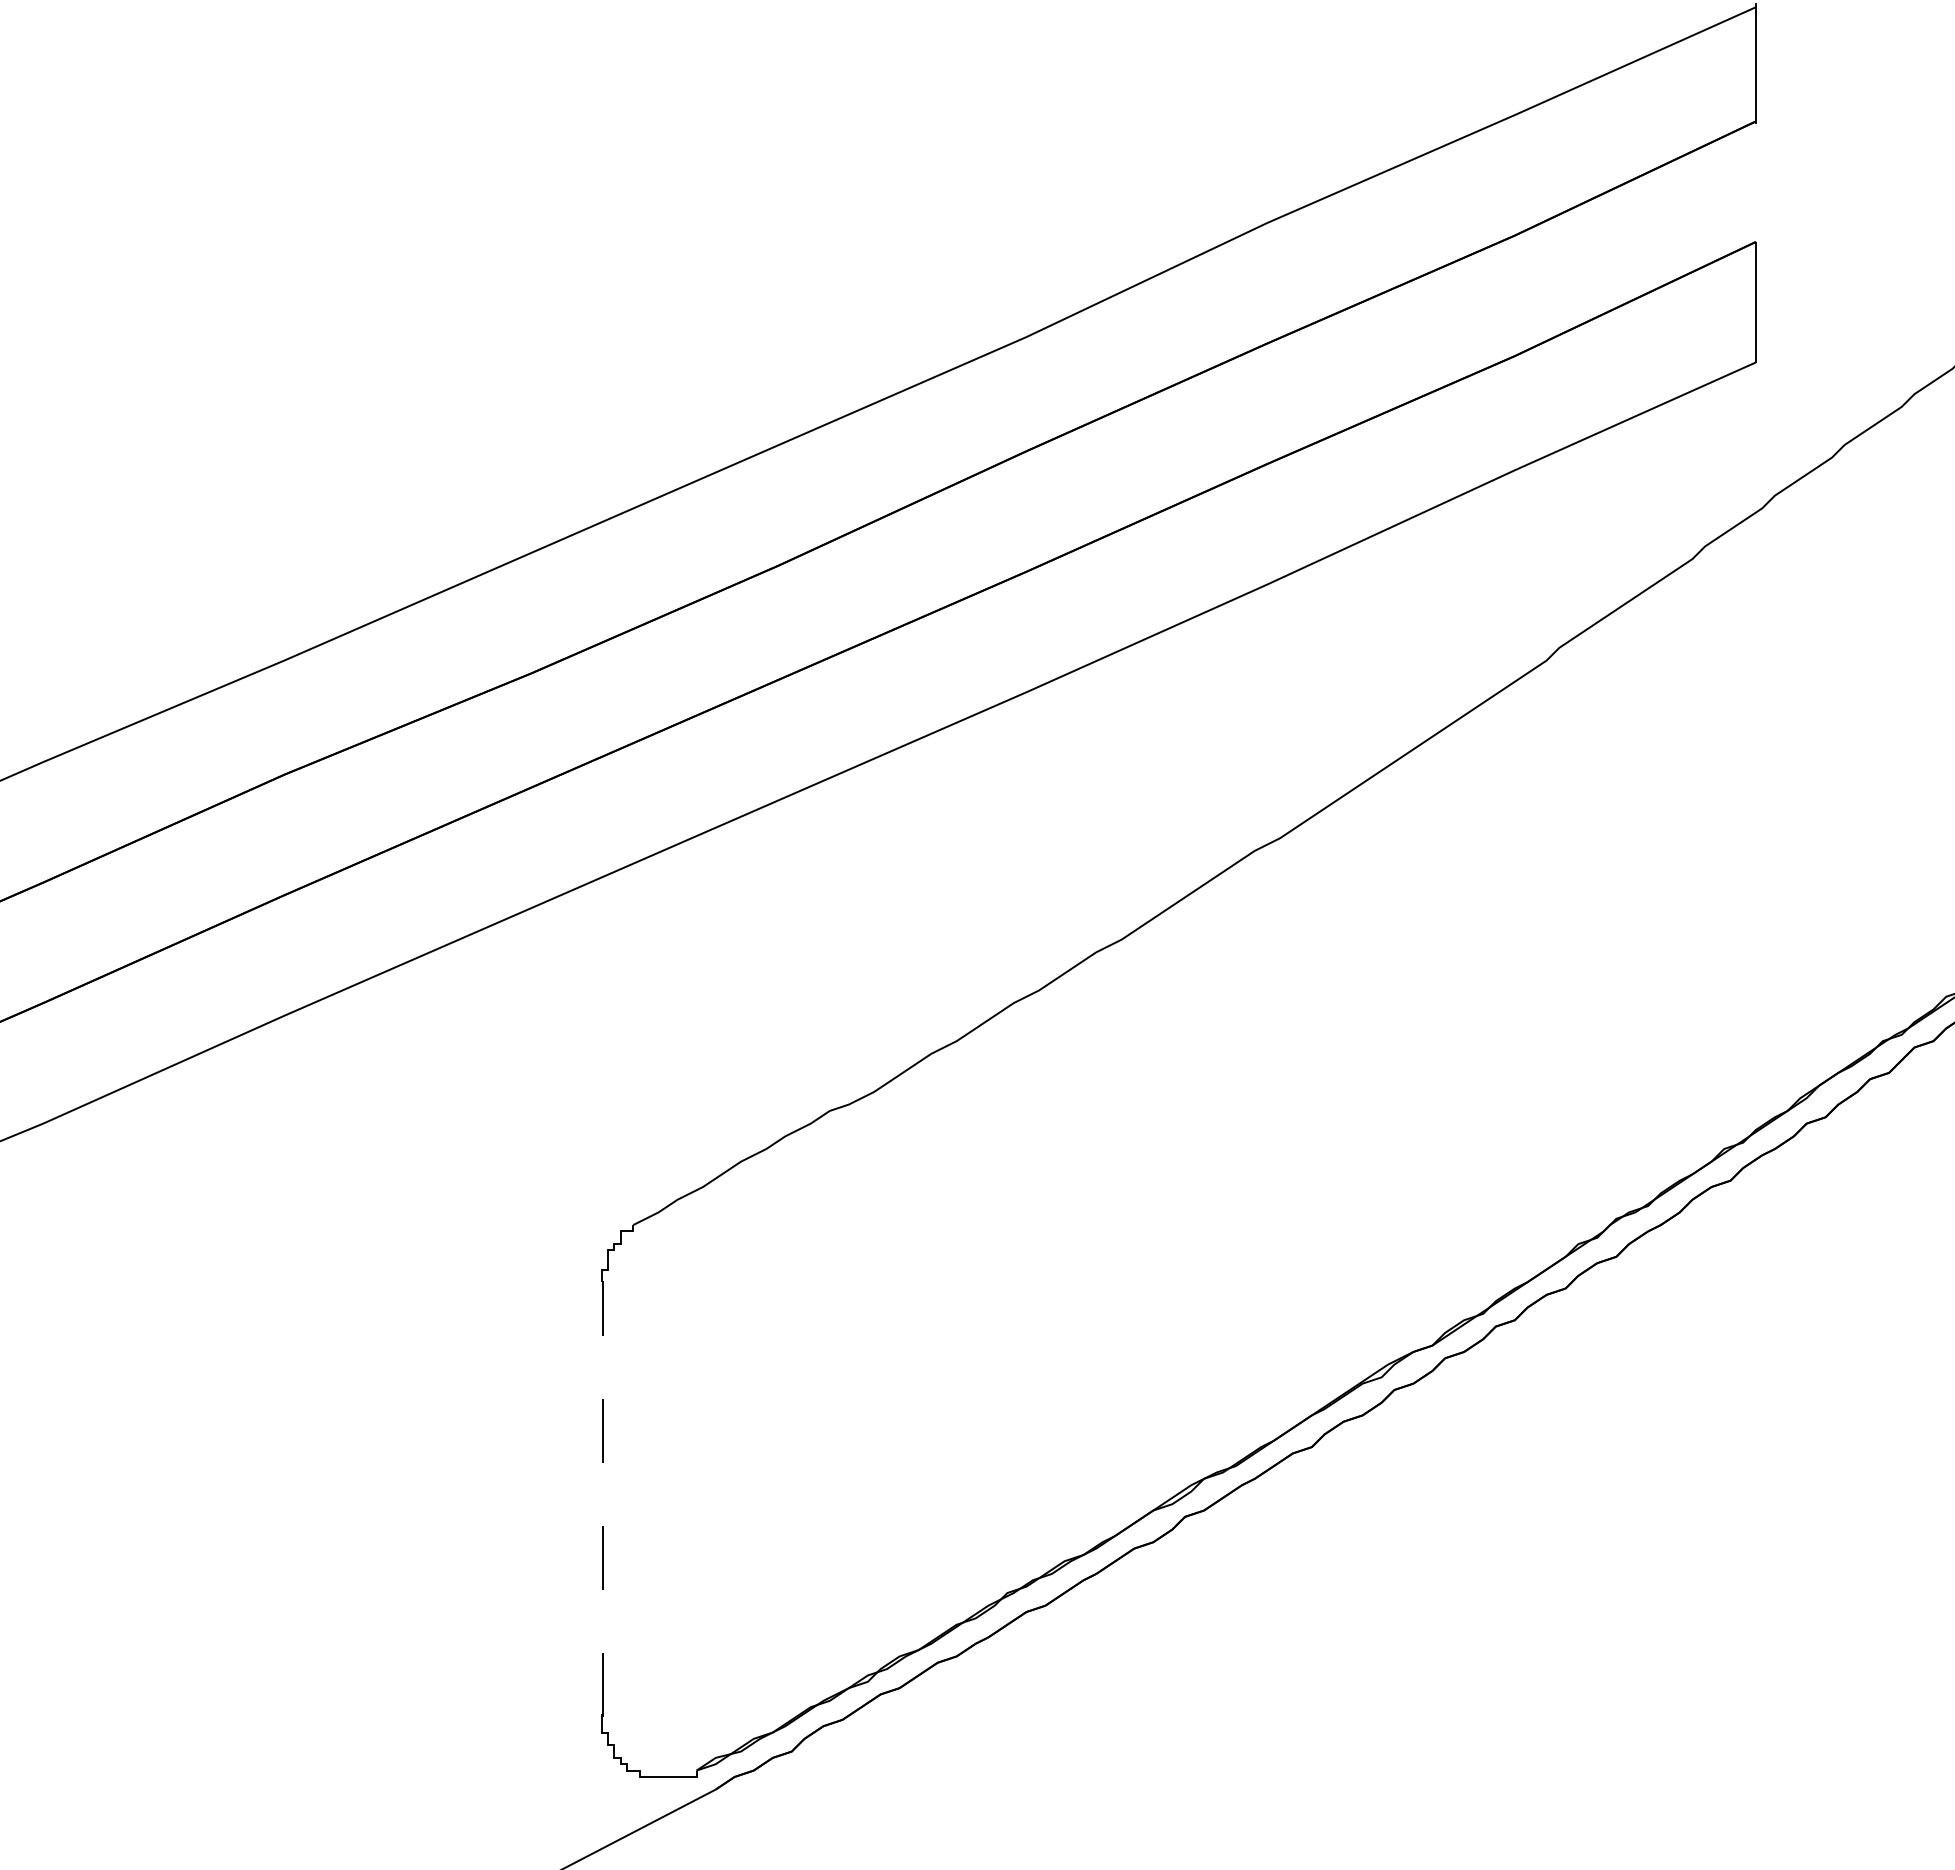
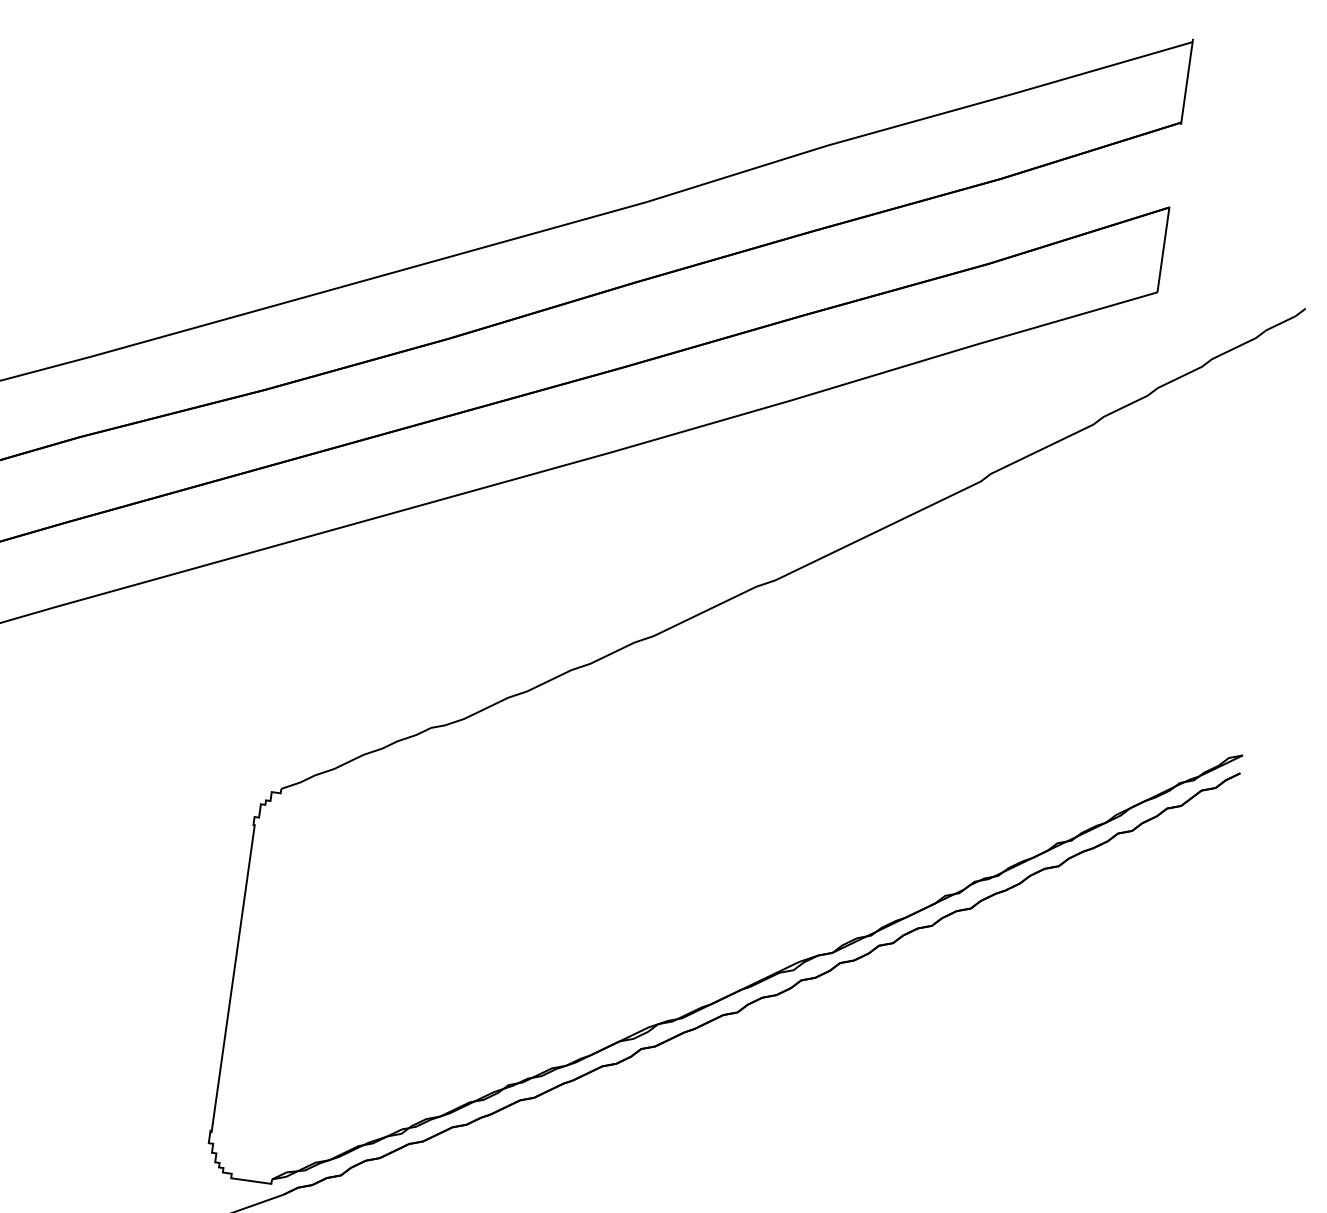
line: (603, 1498) -> (233, 978), dashed -> solid

